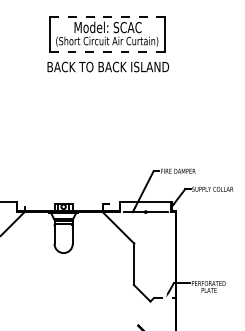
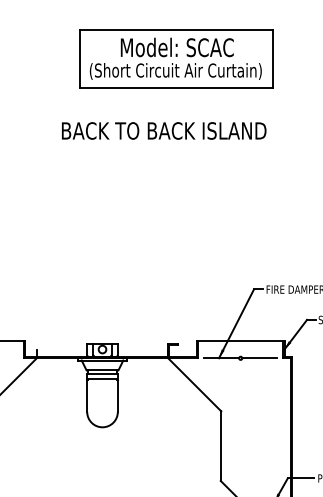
line: (108, 17) -> (177, 30), dashed -> solid
line: (107, 51) -> (176, 87), dashed -> solid
text: (107, 66) -> (162, 130), moved

